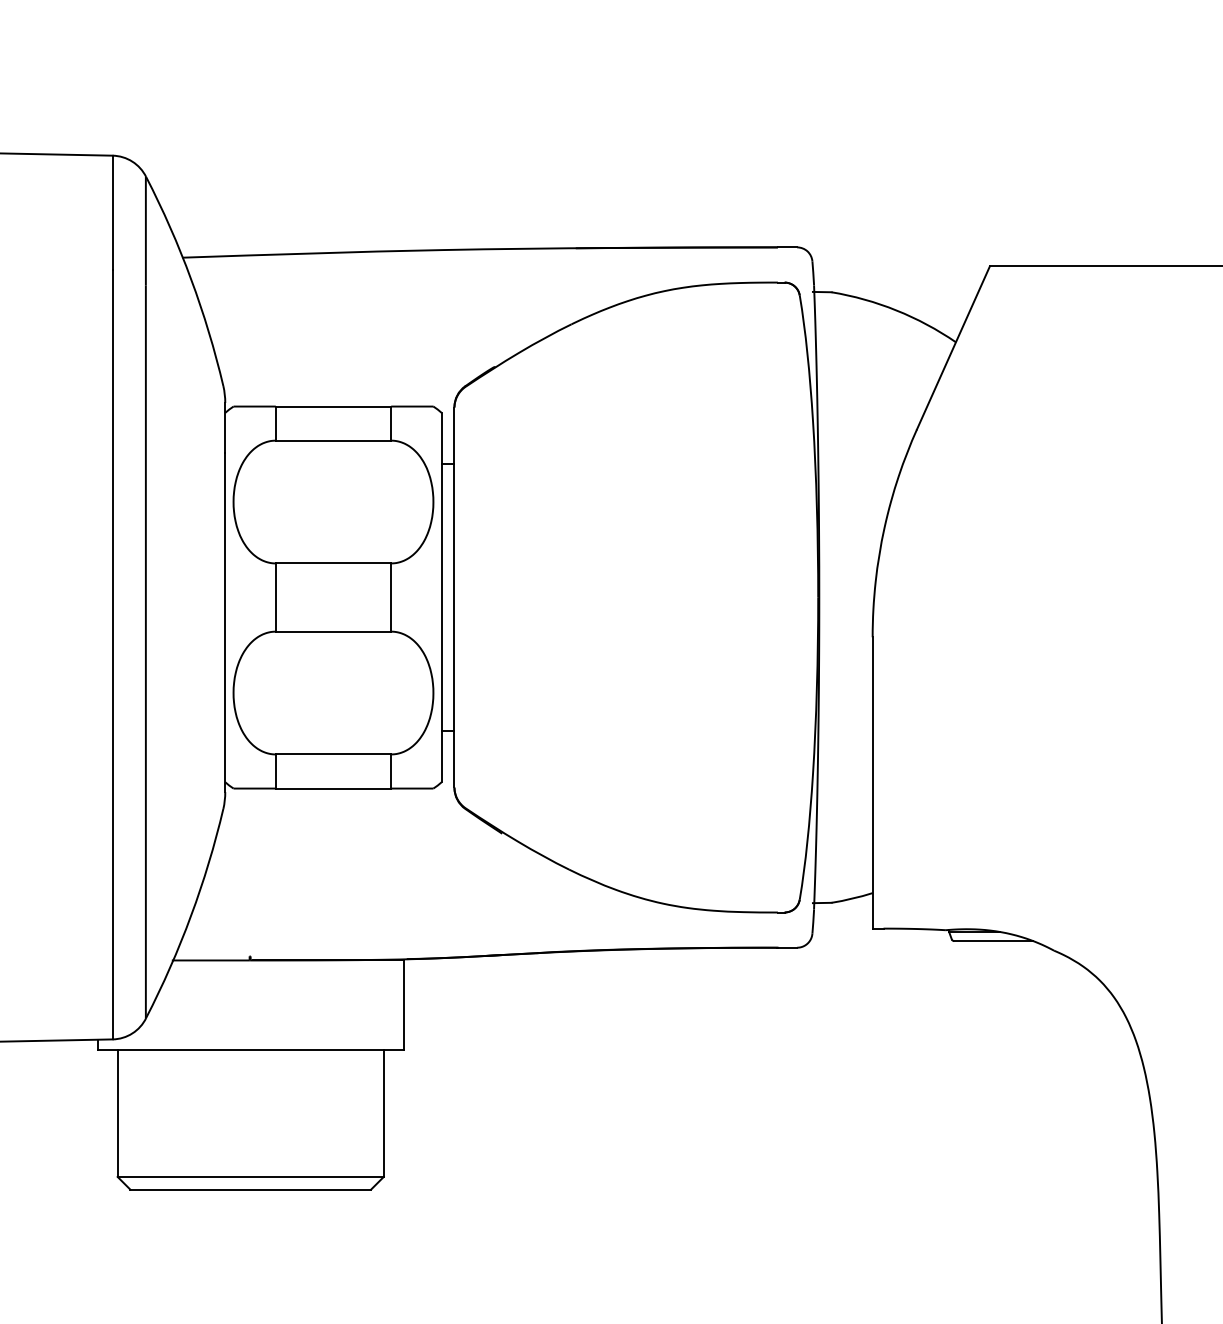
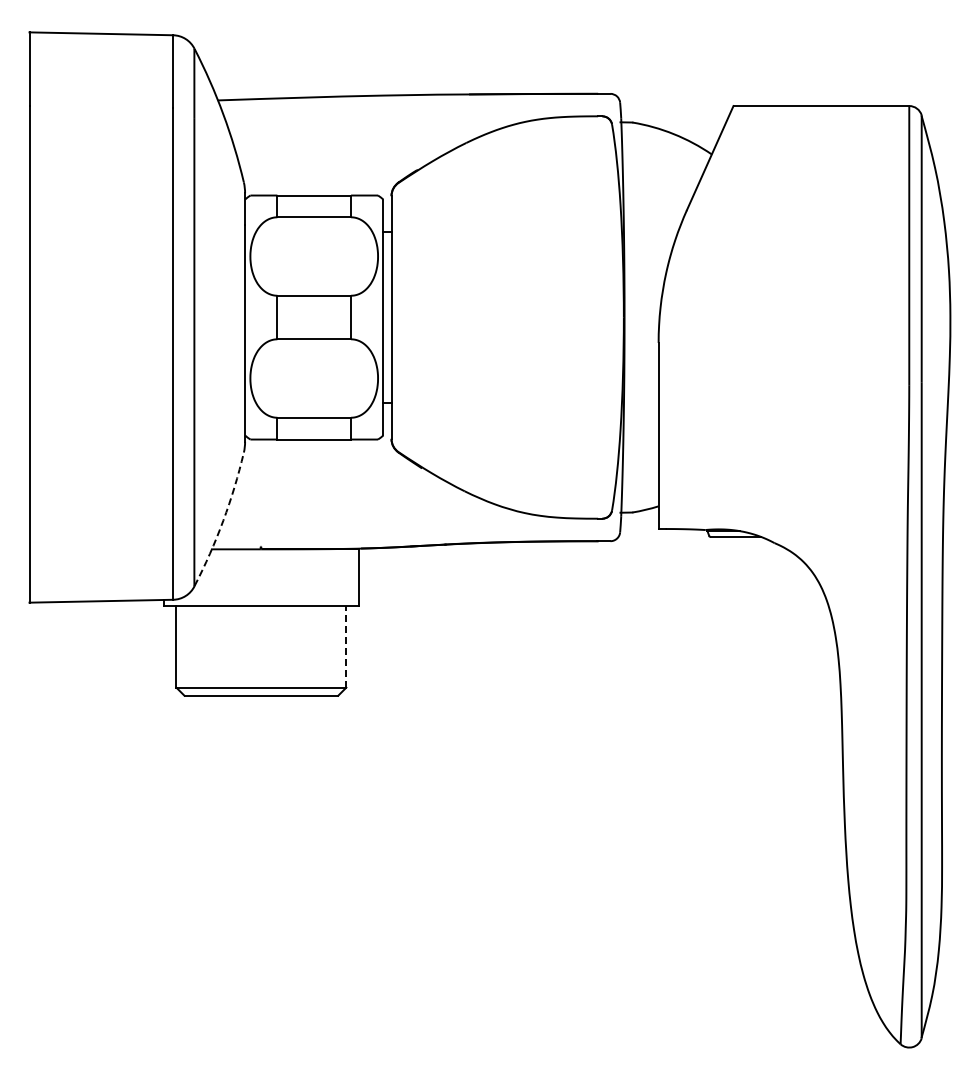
arc: (191, 915) -> (223, 520), solid -> dashed
line: (384, 1112) -> (346, 646), solid -> dashed

